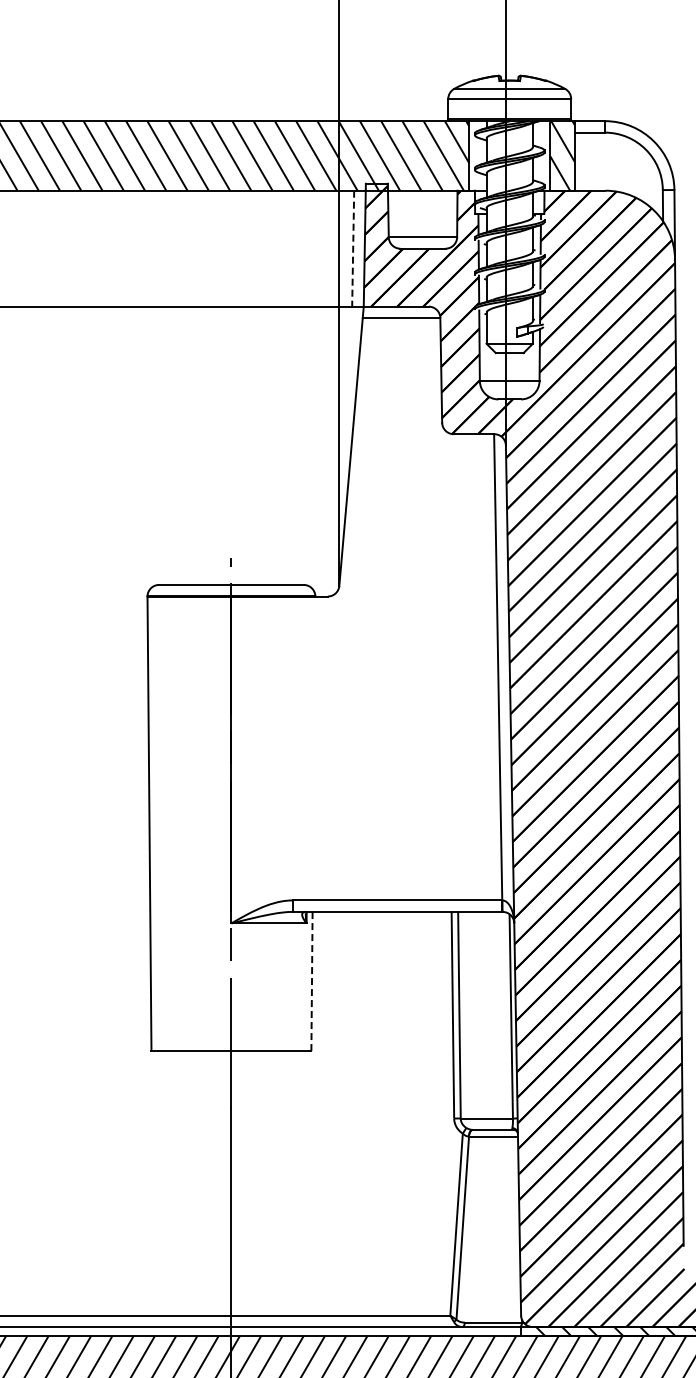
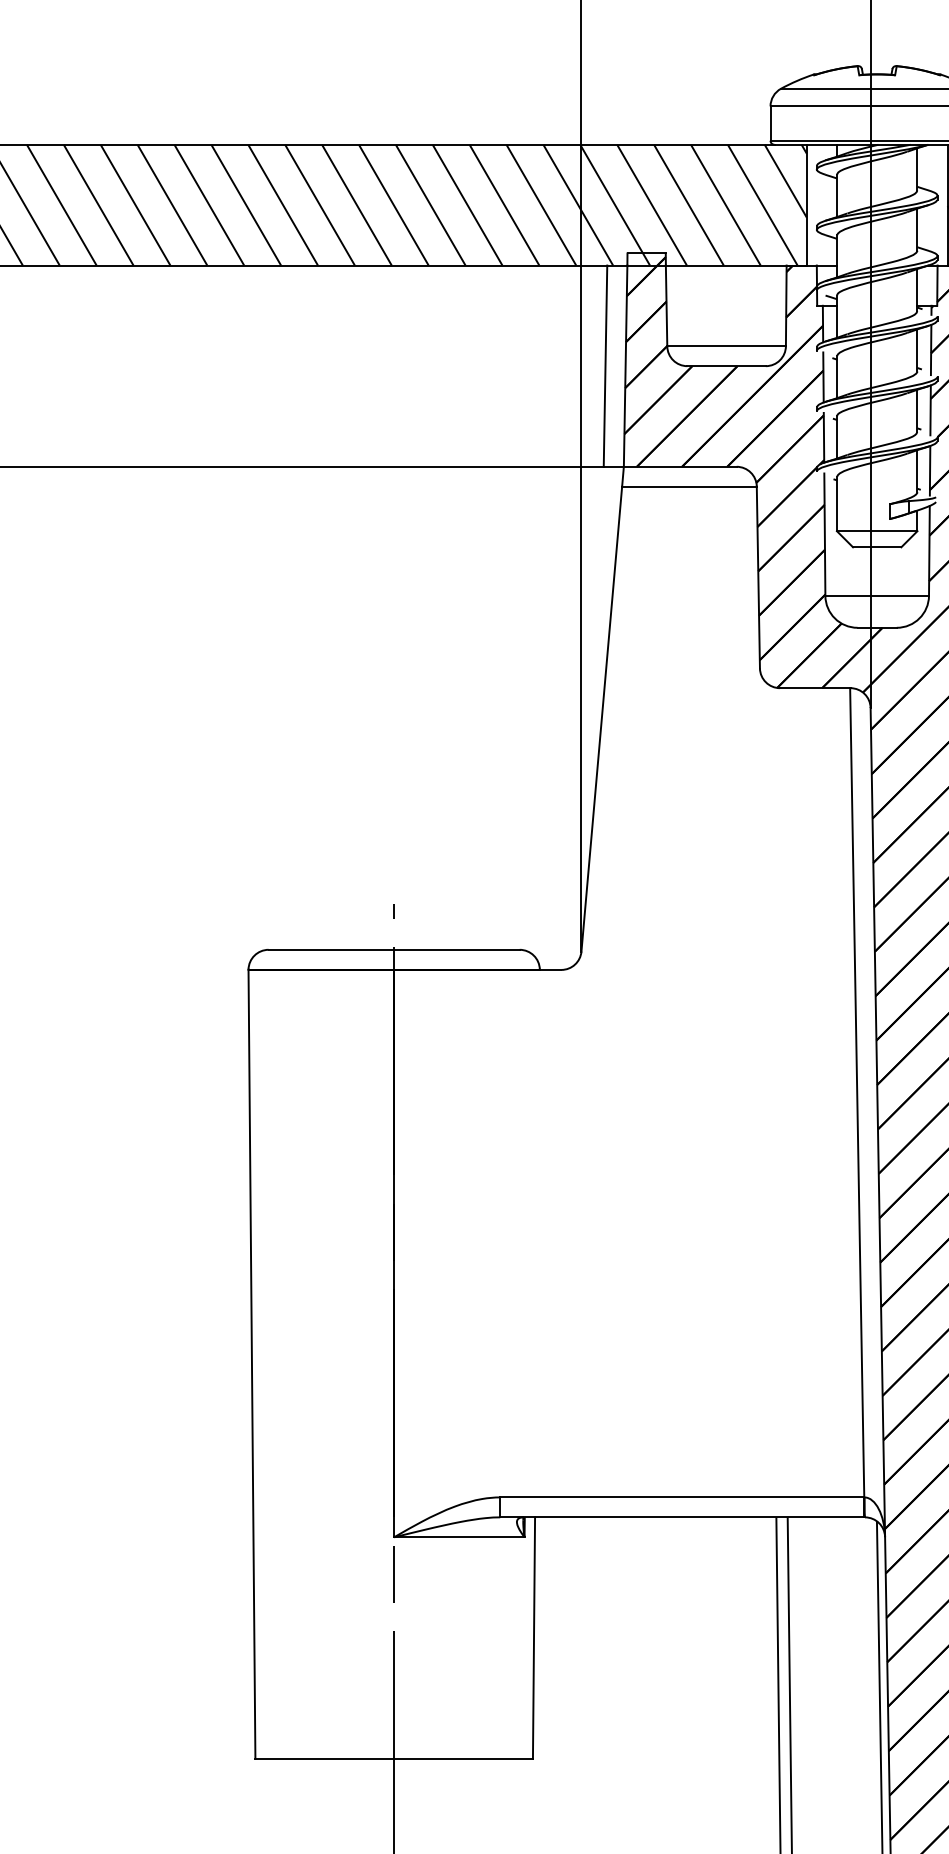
line: (353, 248) -> (606, 365), dashed -> solid
line: (311, 981) -> (533, 1638), dashed -> solid

